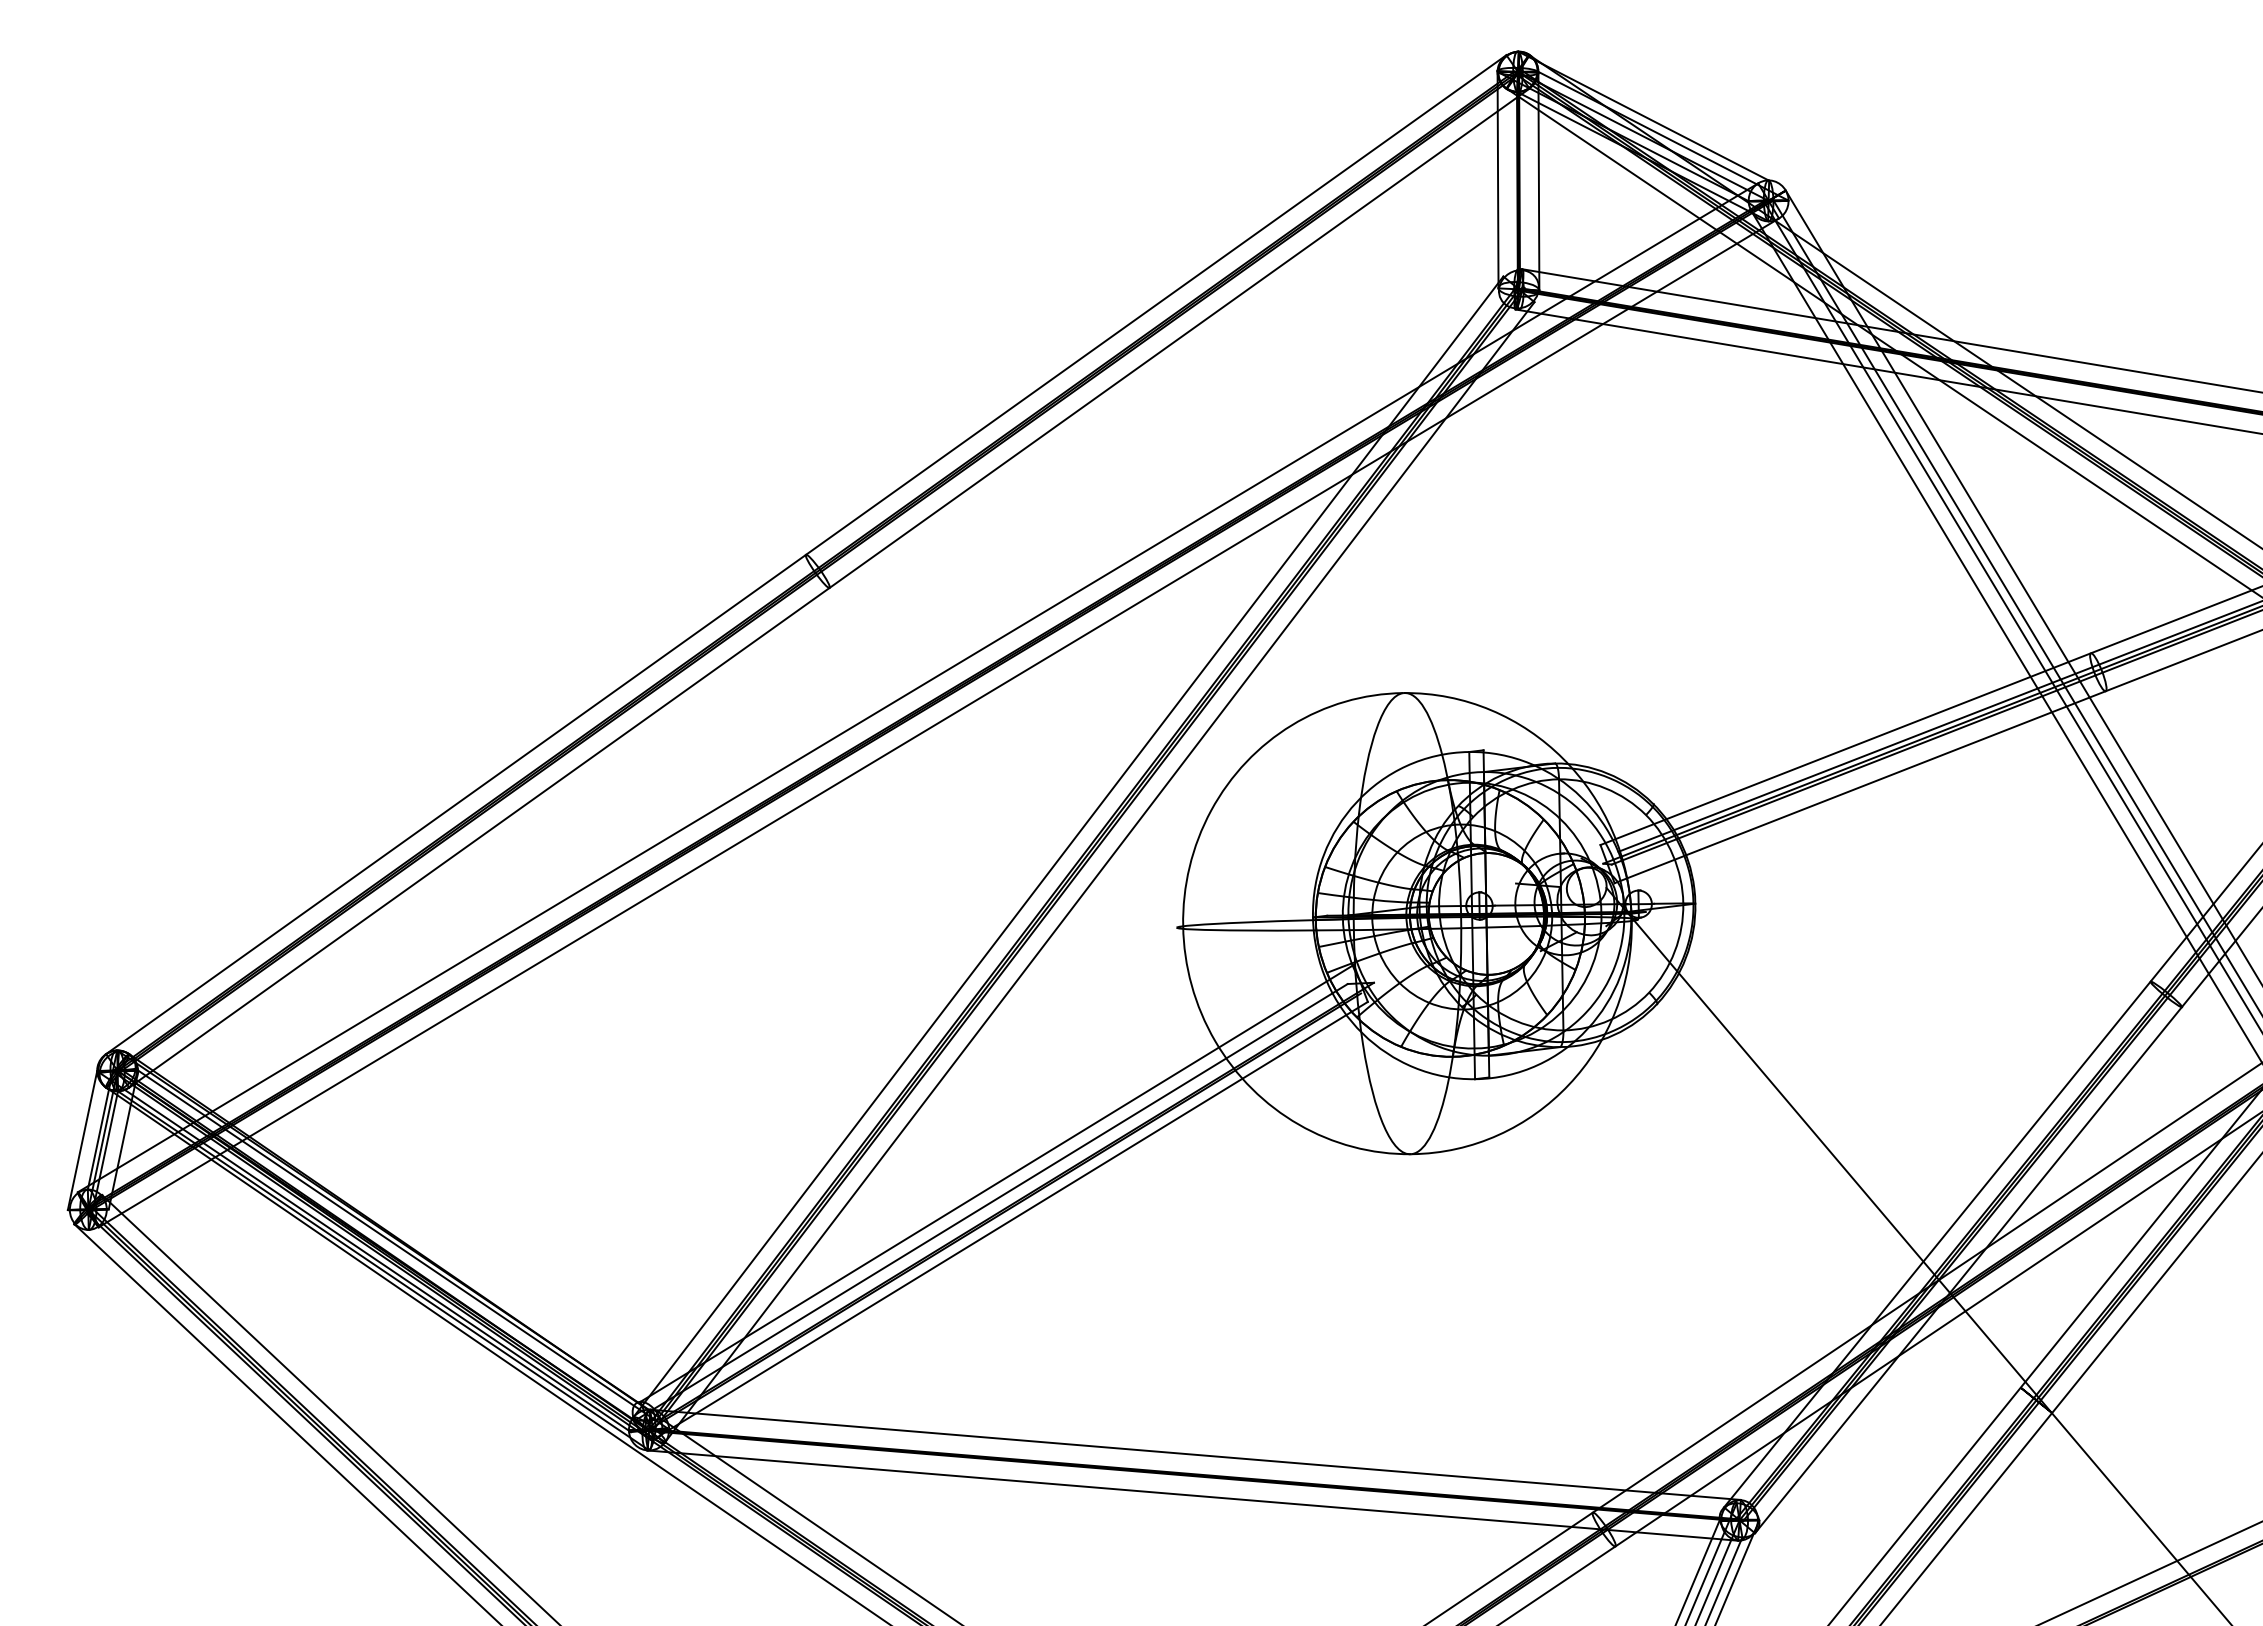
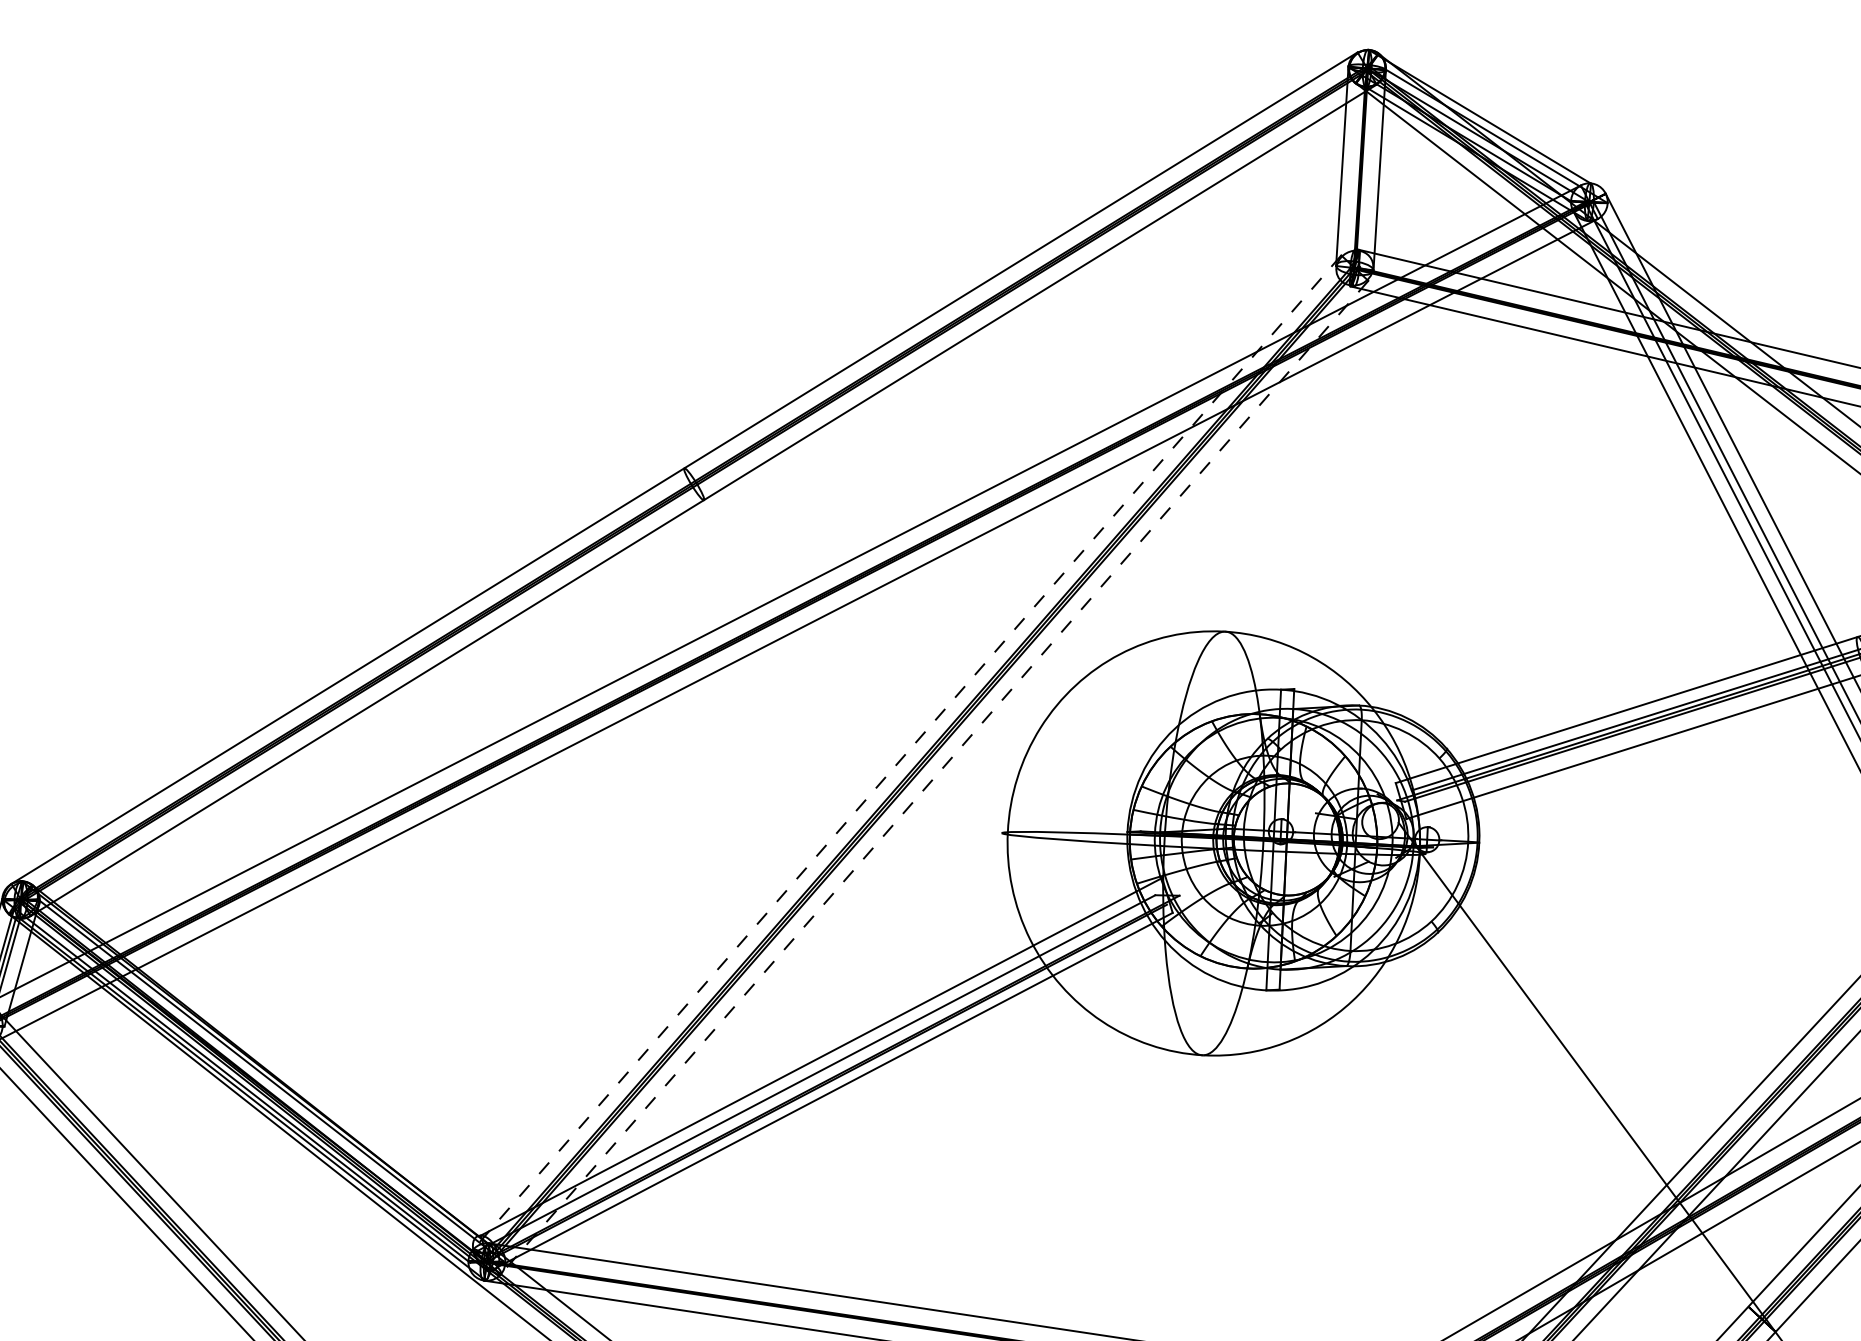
line: (1068, 847) -> (907, 752), solid -> dashed
line: (1099, 872) -> (934, 777), solid -> dashed

